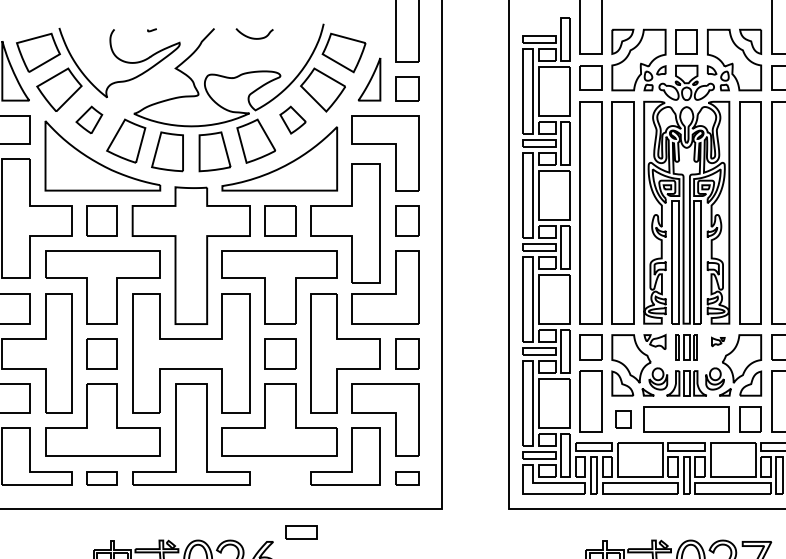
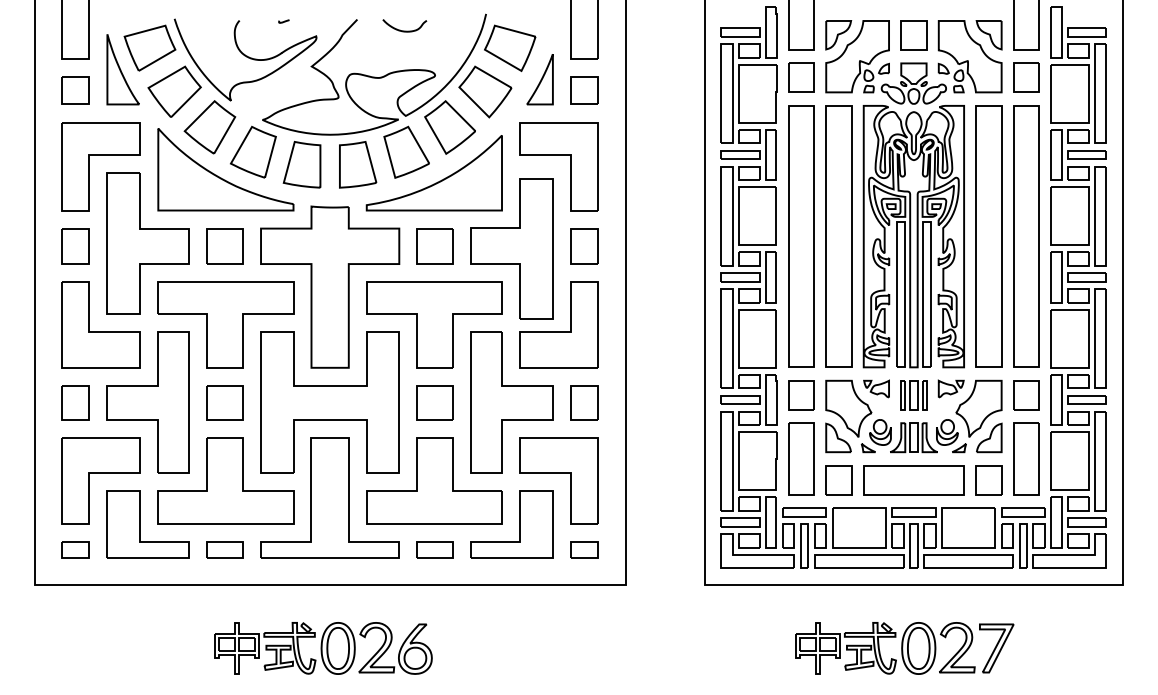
part: (88, 120) -> (209, 127), size x1.67
part: (292, 120) -> (449, 127), size x1.67
part: (717, 341) -> (950, 388), size x1.67
part: (622, 419) -> (838, 480), size x1.43
part: (301, 532) -> (434, 549), moved

